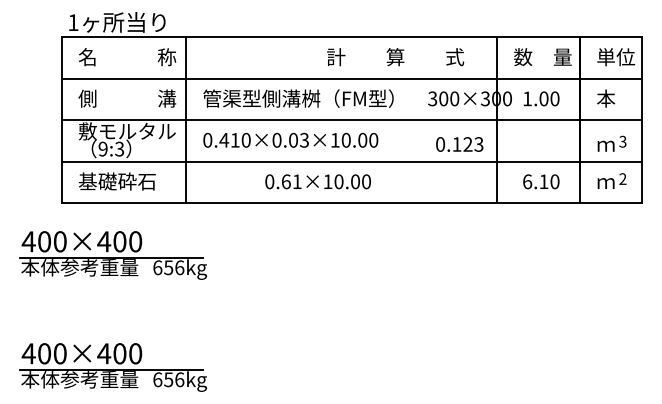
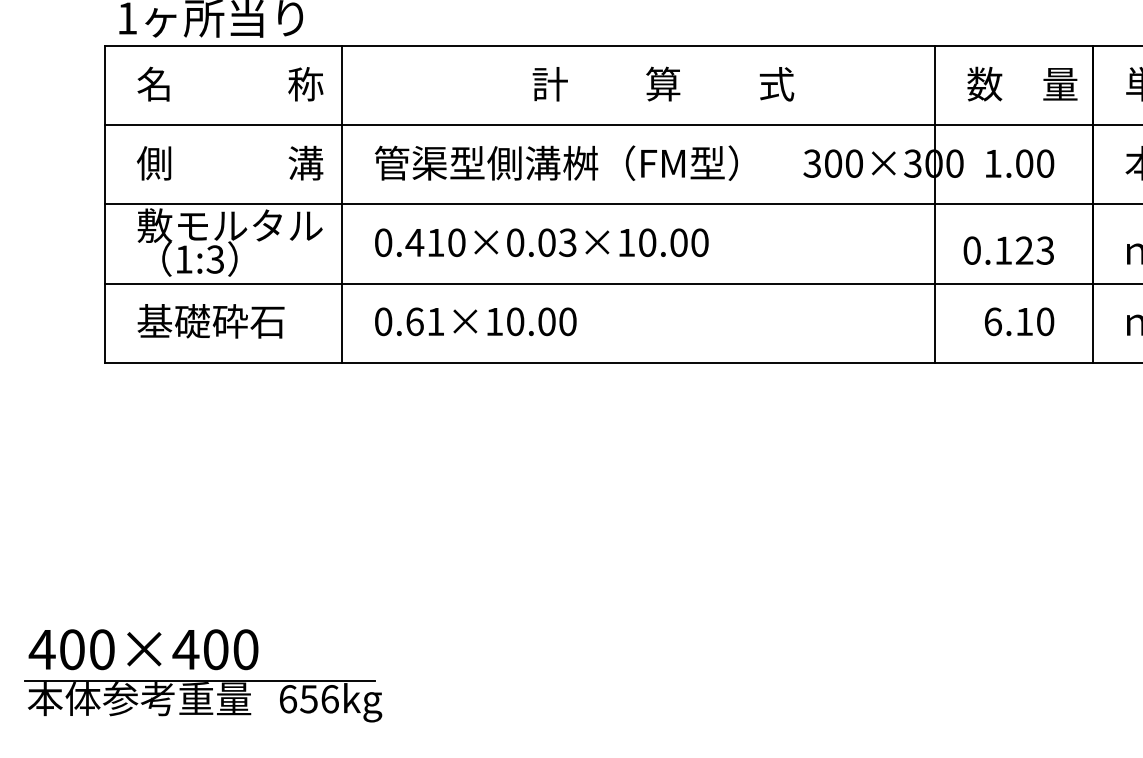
text: (395, 57) -> (663, 84), moved
text: (459, 144) -> (1008, 250), moved
text: (102, 148) -> (182, 258), 9:3 -> 1:3
text: (317, 181) -> (474, 321), moved
part: (112, 255) -> (201, 462), removed

